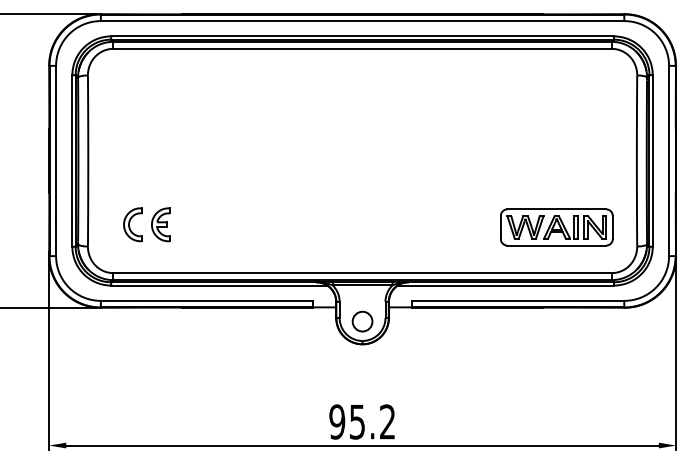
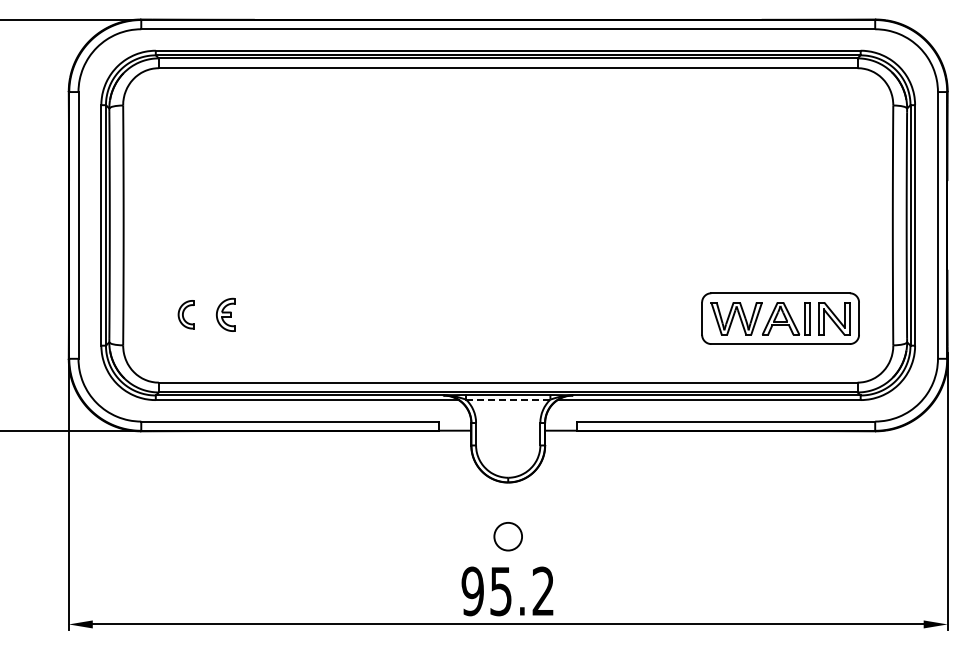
part: (132, 224) -> (185, 314), size x0.6
part: (160, 224) -> (225, 314), size x0.7
line: (362, 285) -> (508, 399), solid -> dashed
circle: (362, 321) -> (507, 536), moved

